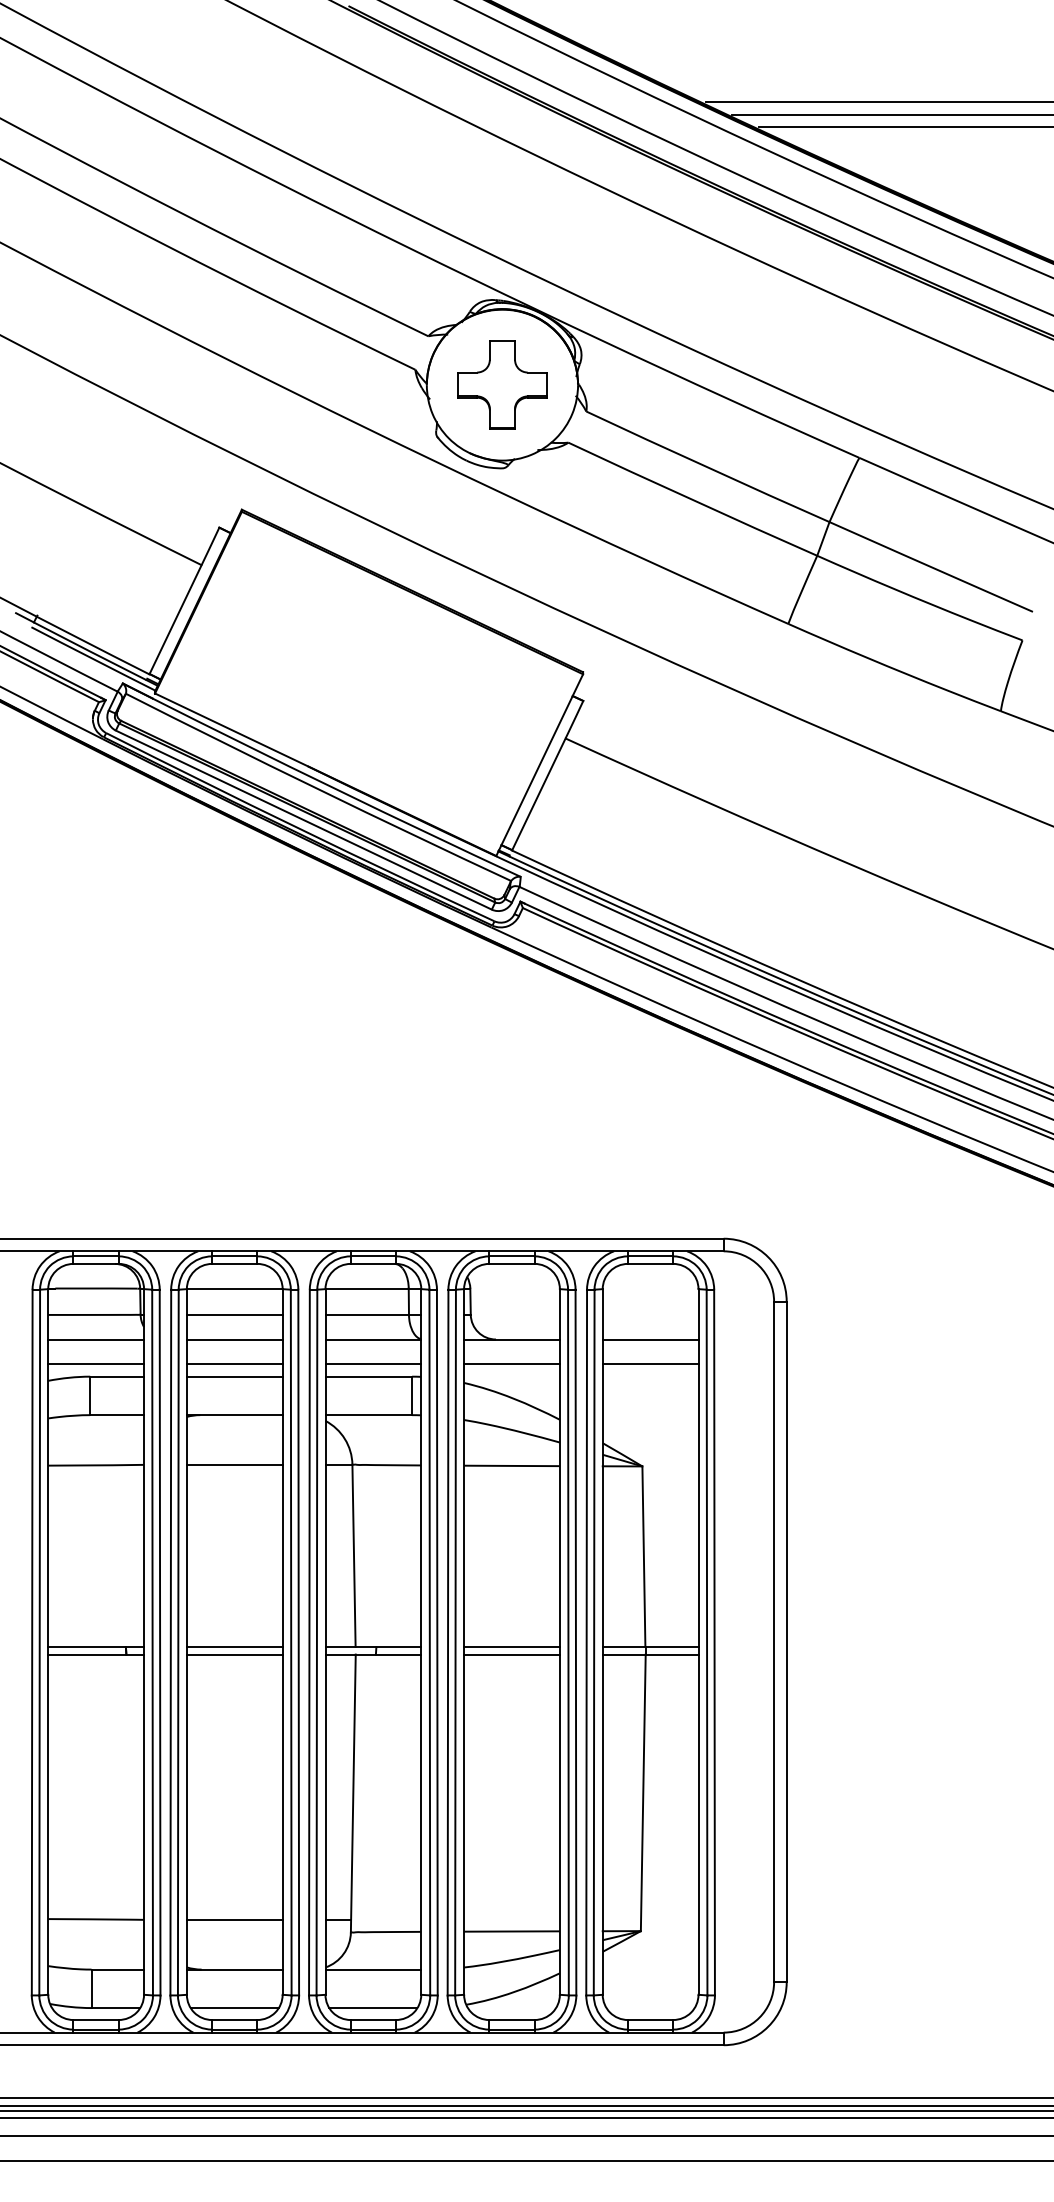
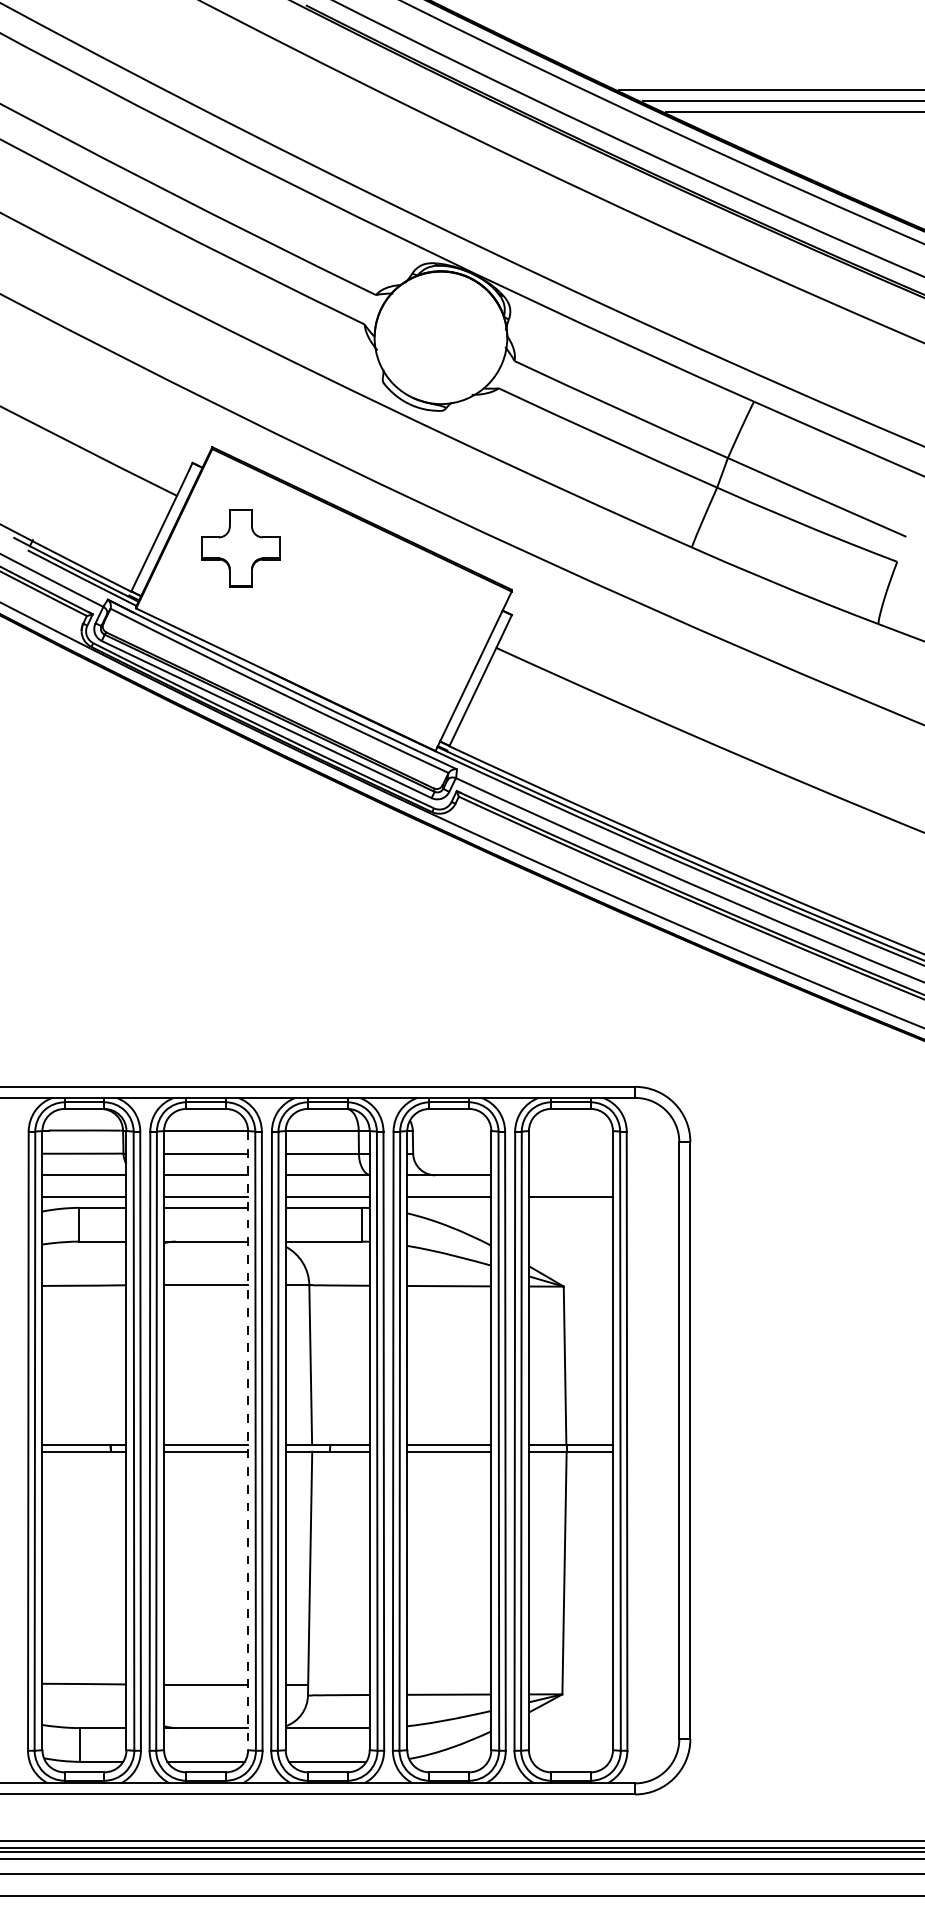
part: (502, 384) -> (240, 547), moved
line: (650, 1339) -> (570, 1175), removed
line: (282, 1641) -> (247, 1440), solid -> dashed

